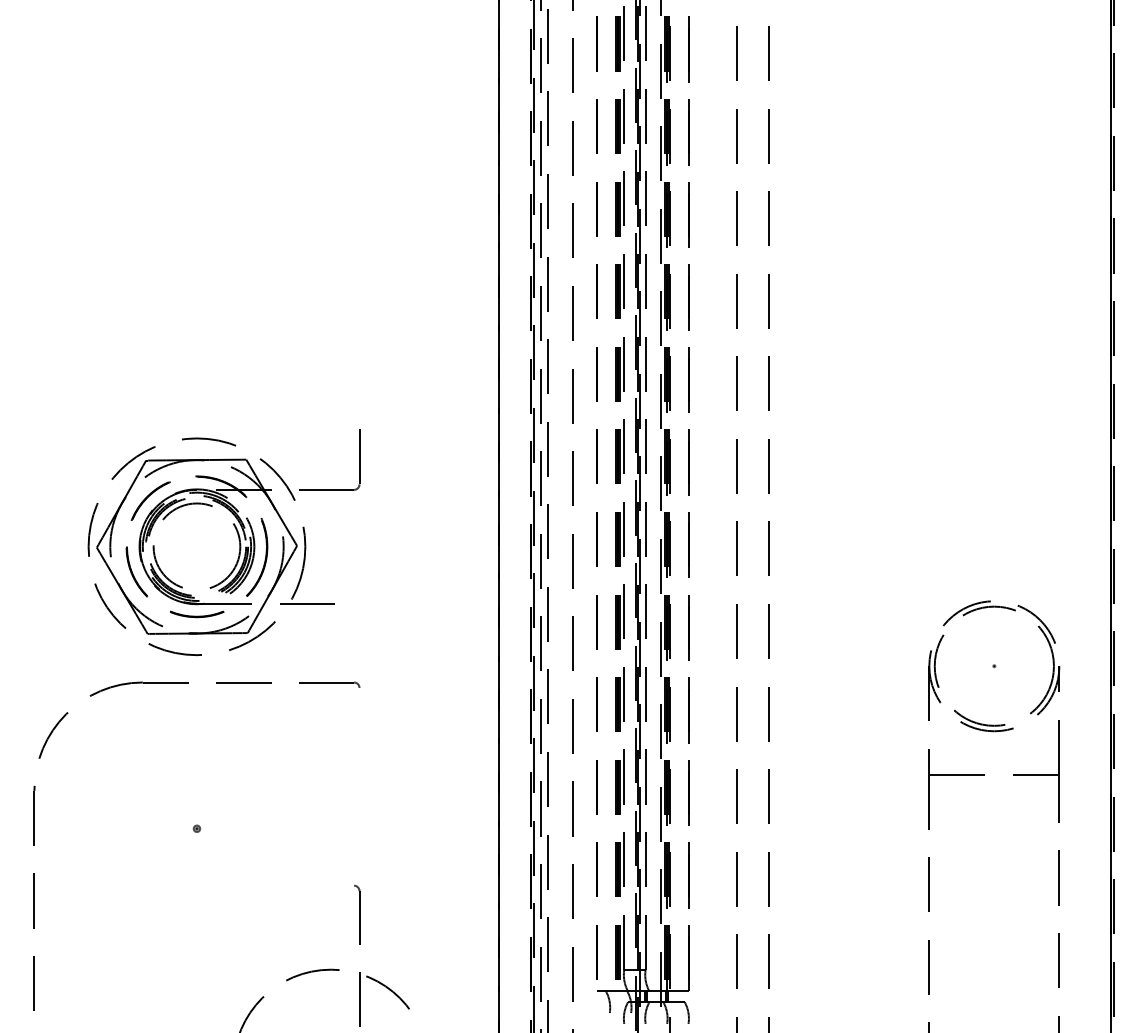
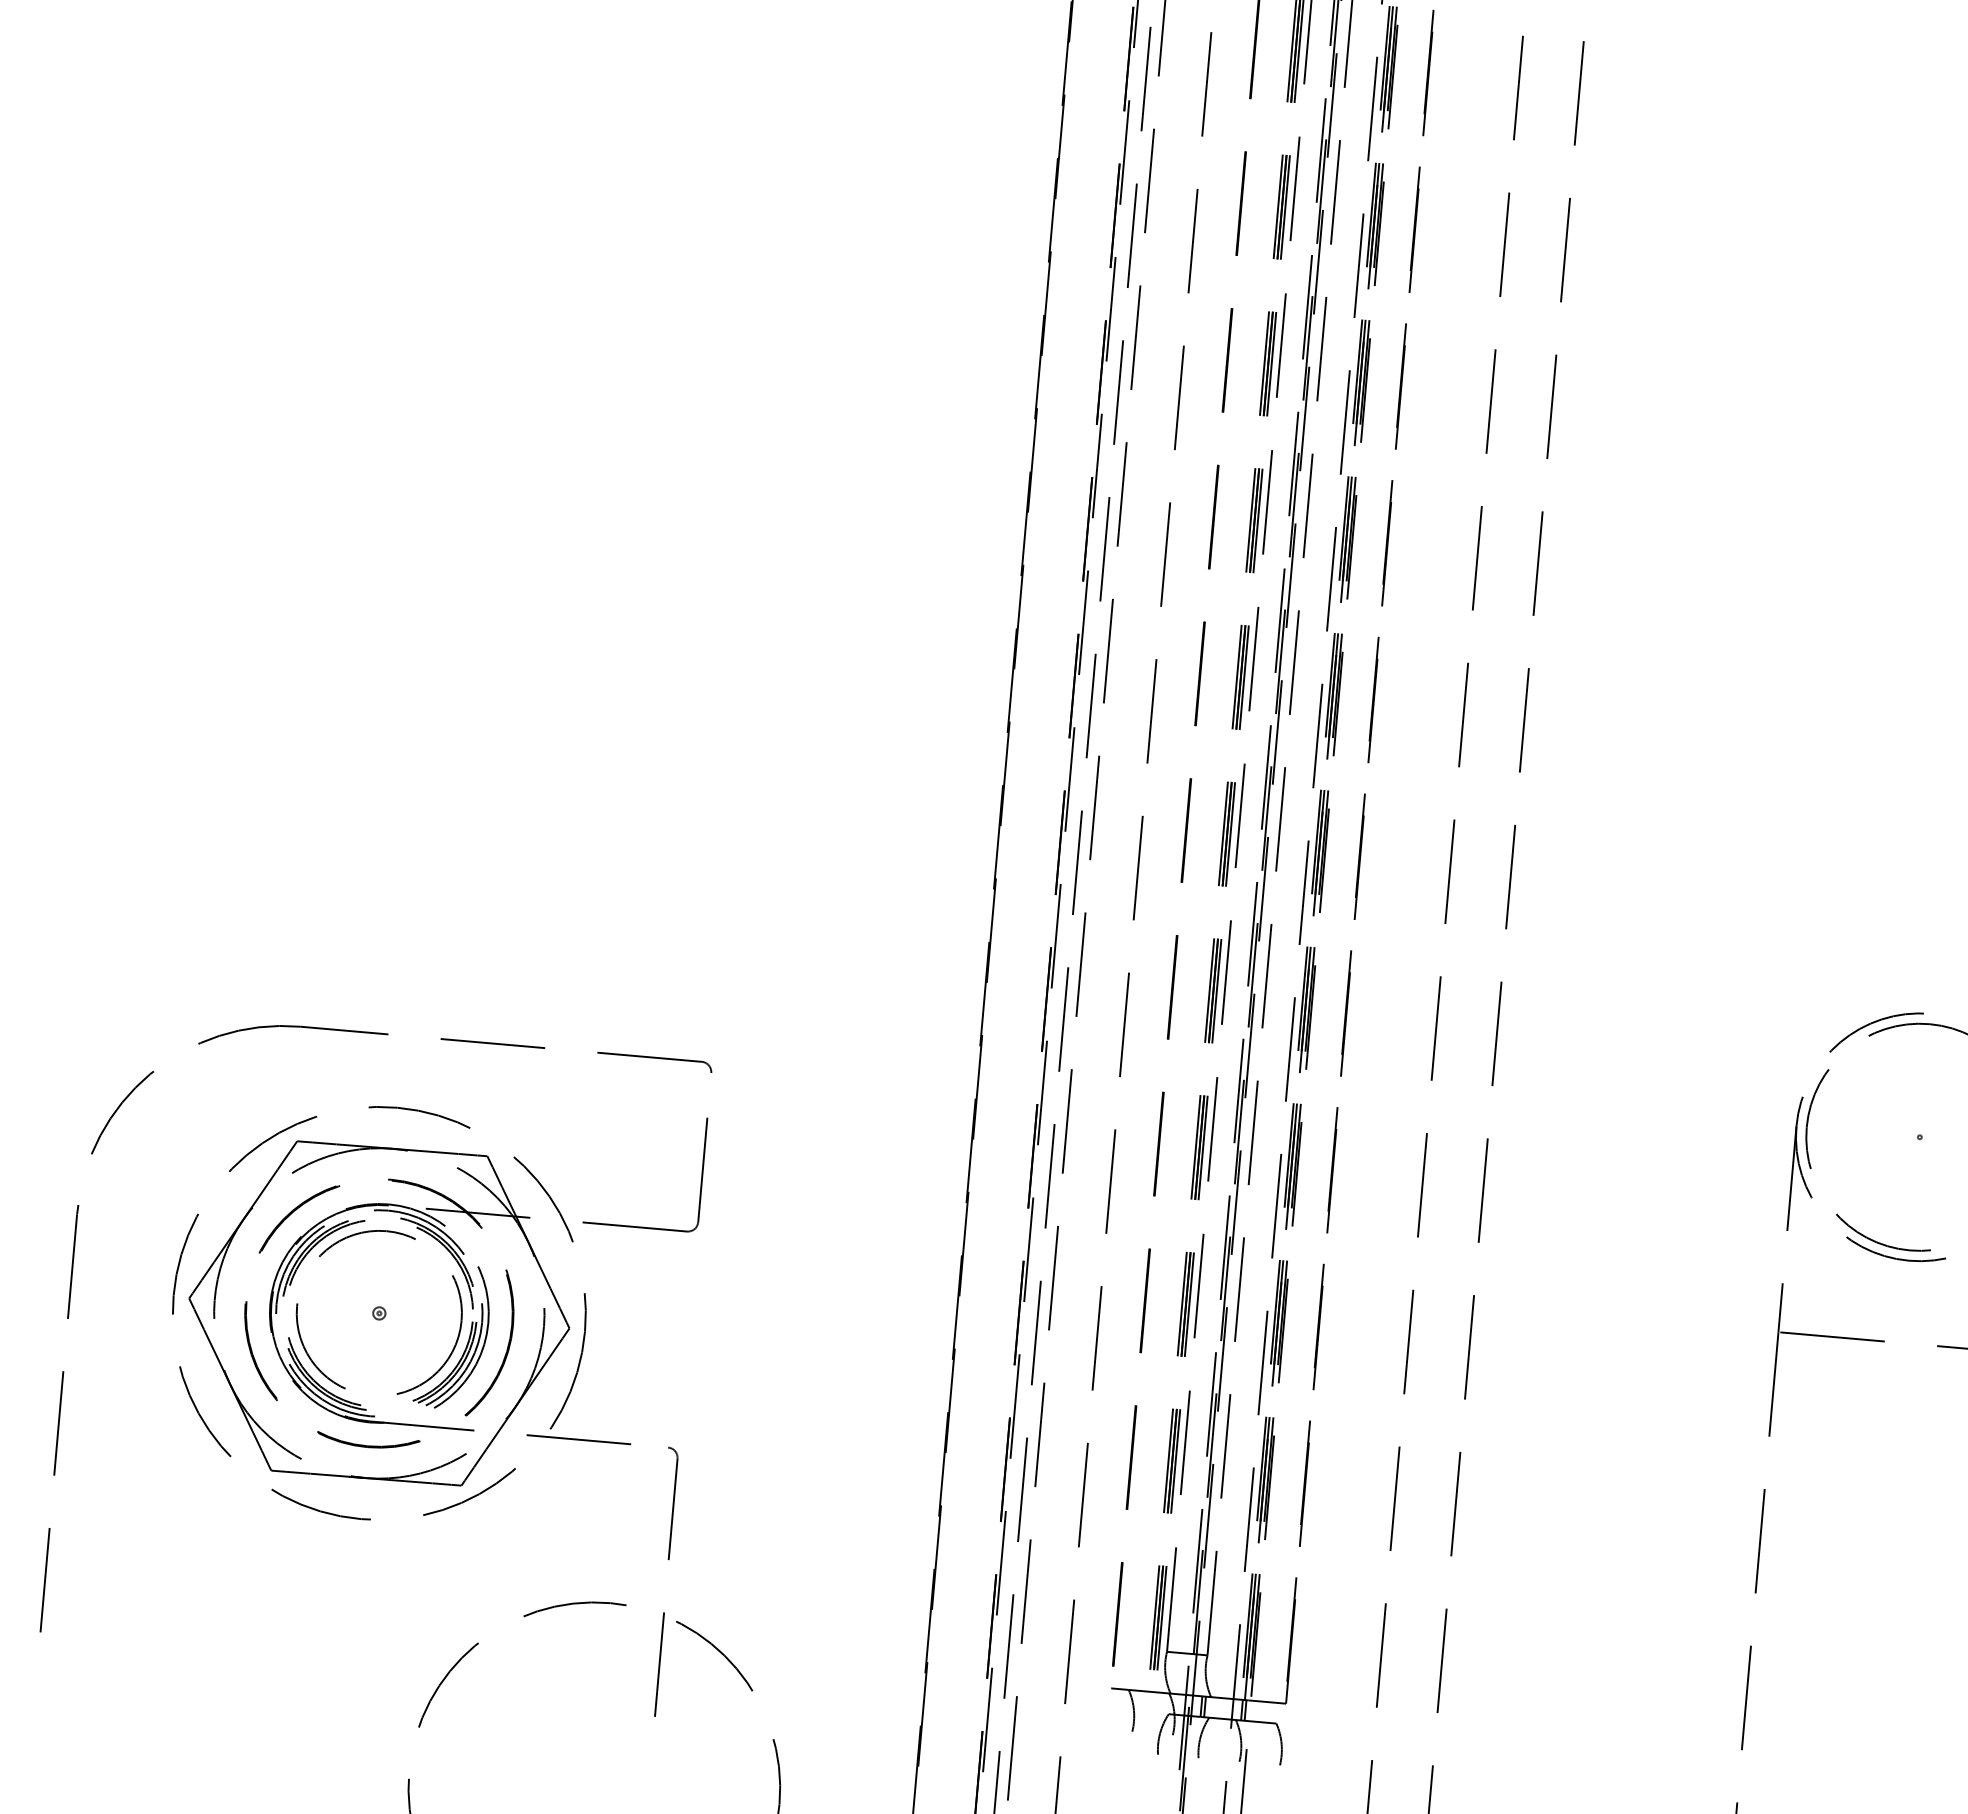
part: (223, 542) -> (430, 1309), moved

